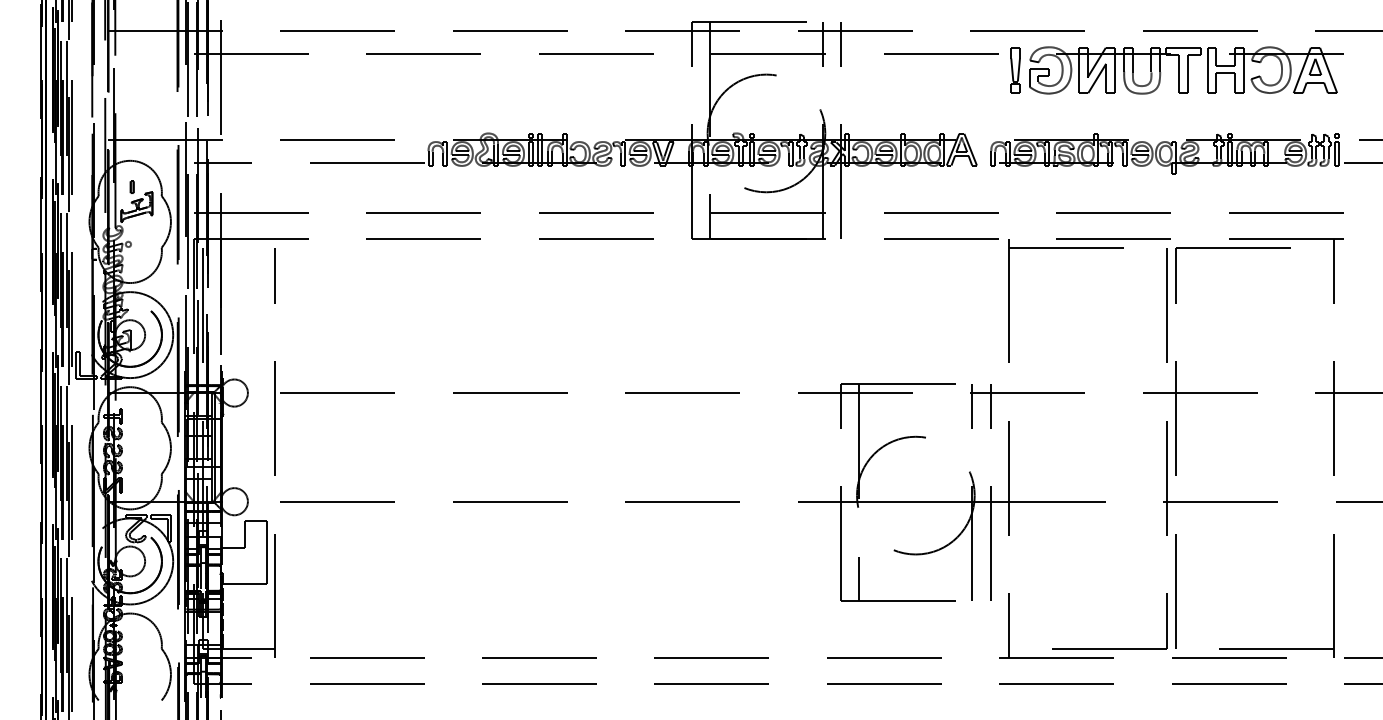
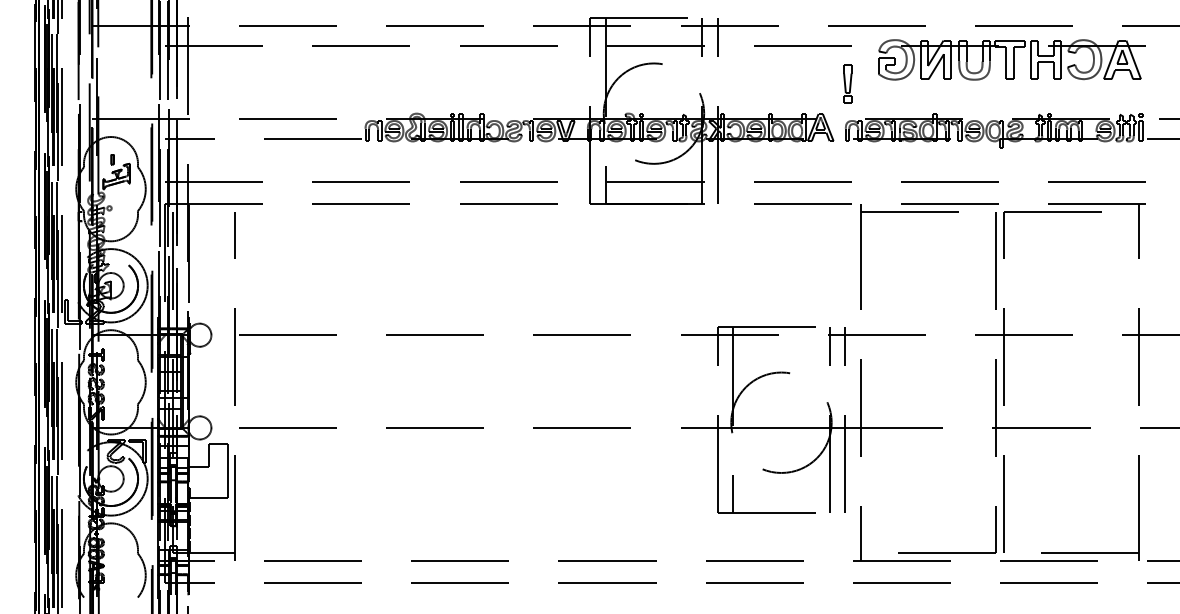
part: (1015, 70) -> (847, 83), moved

